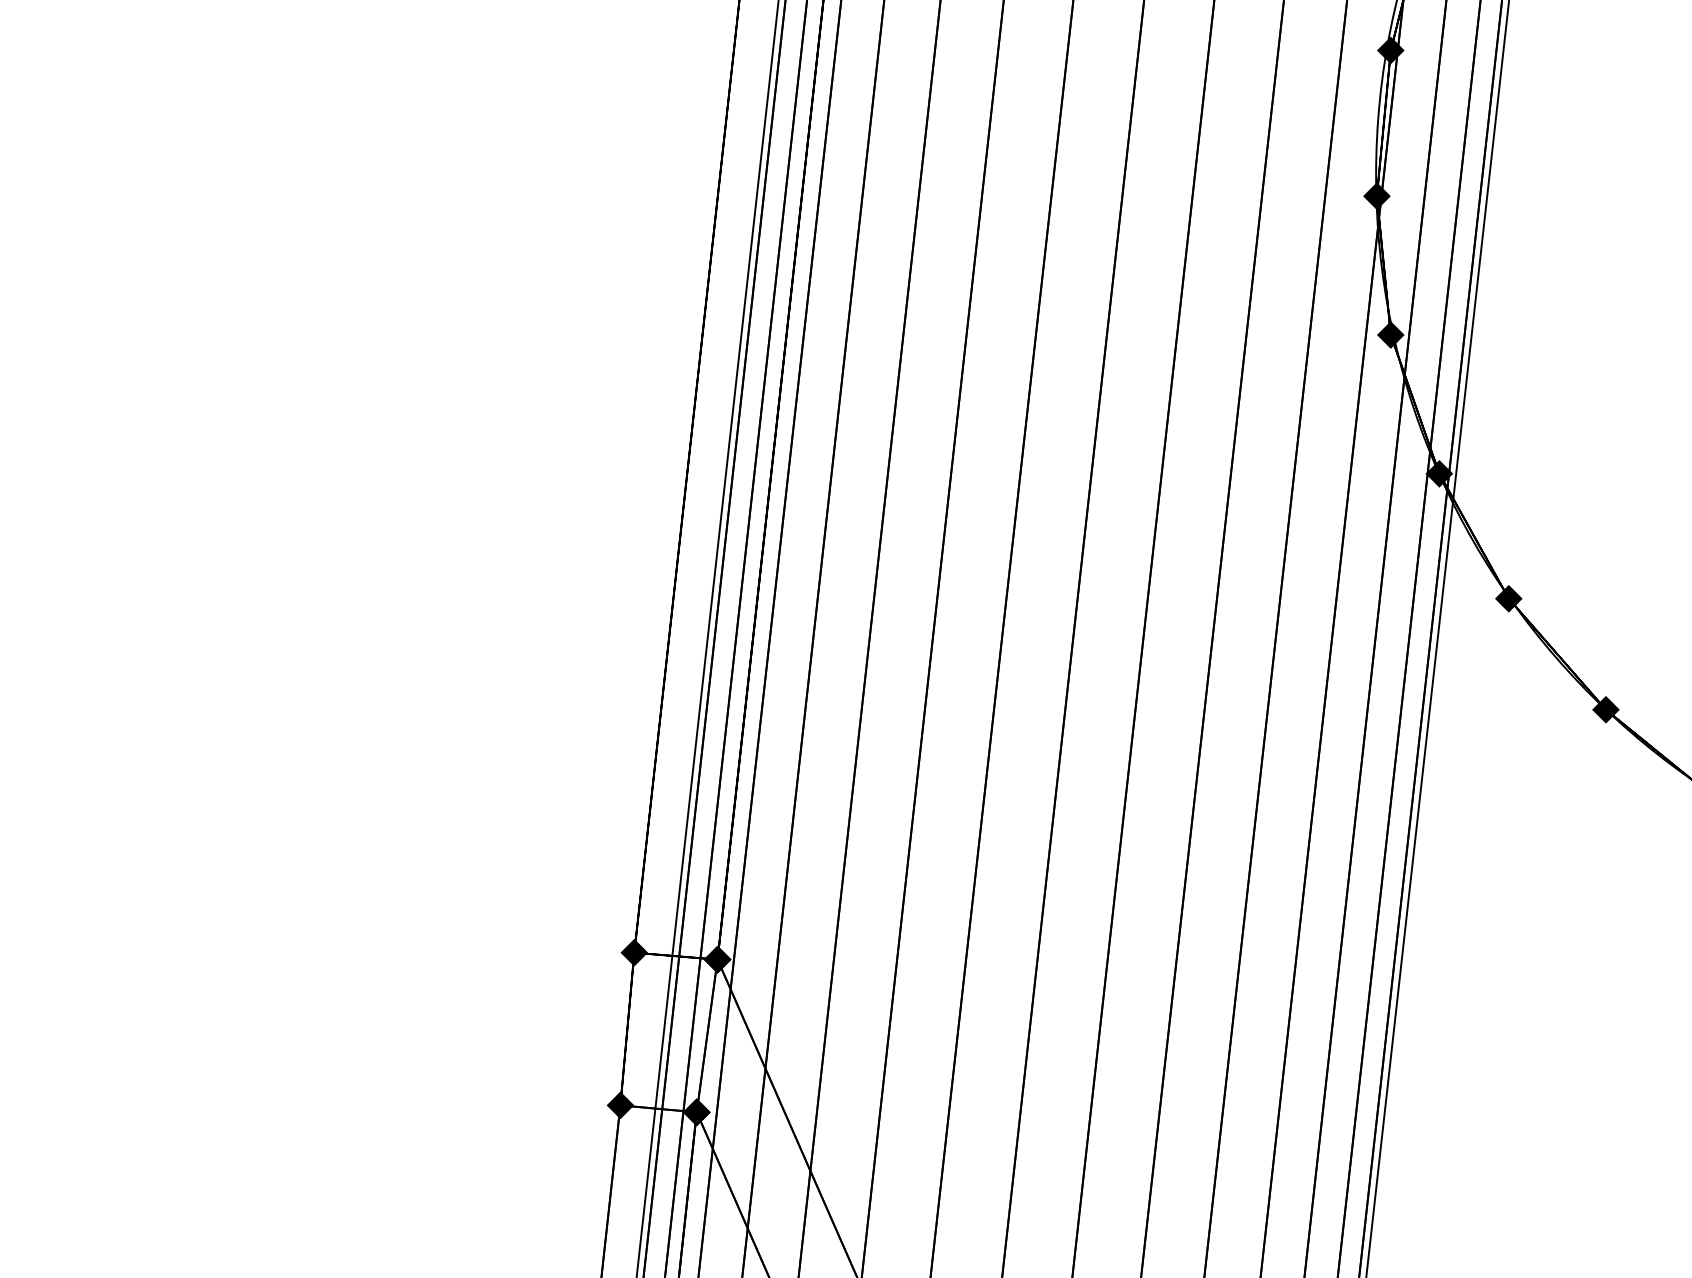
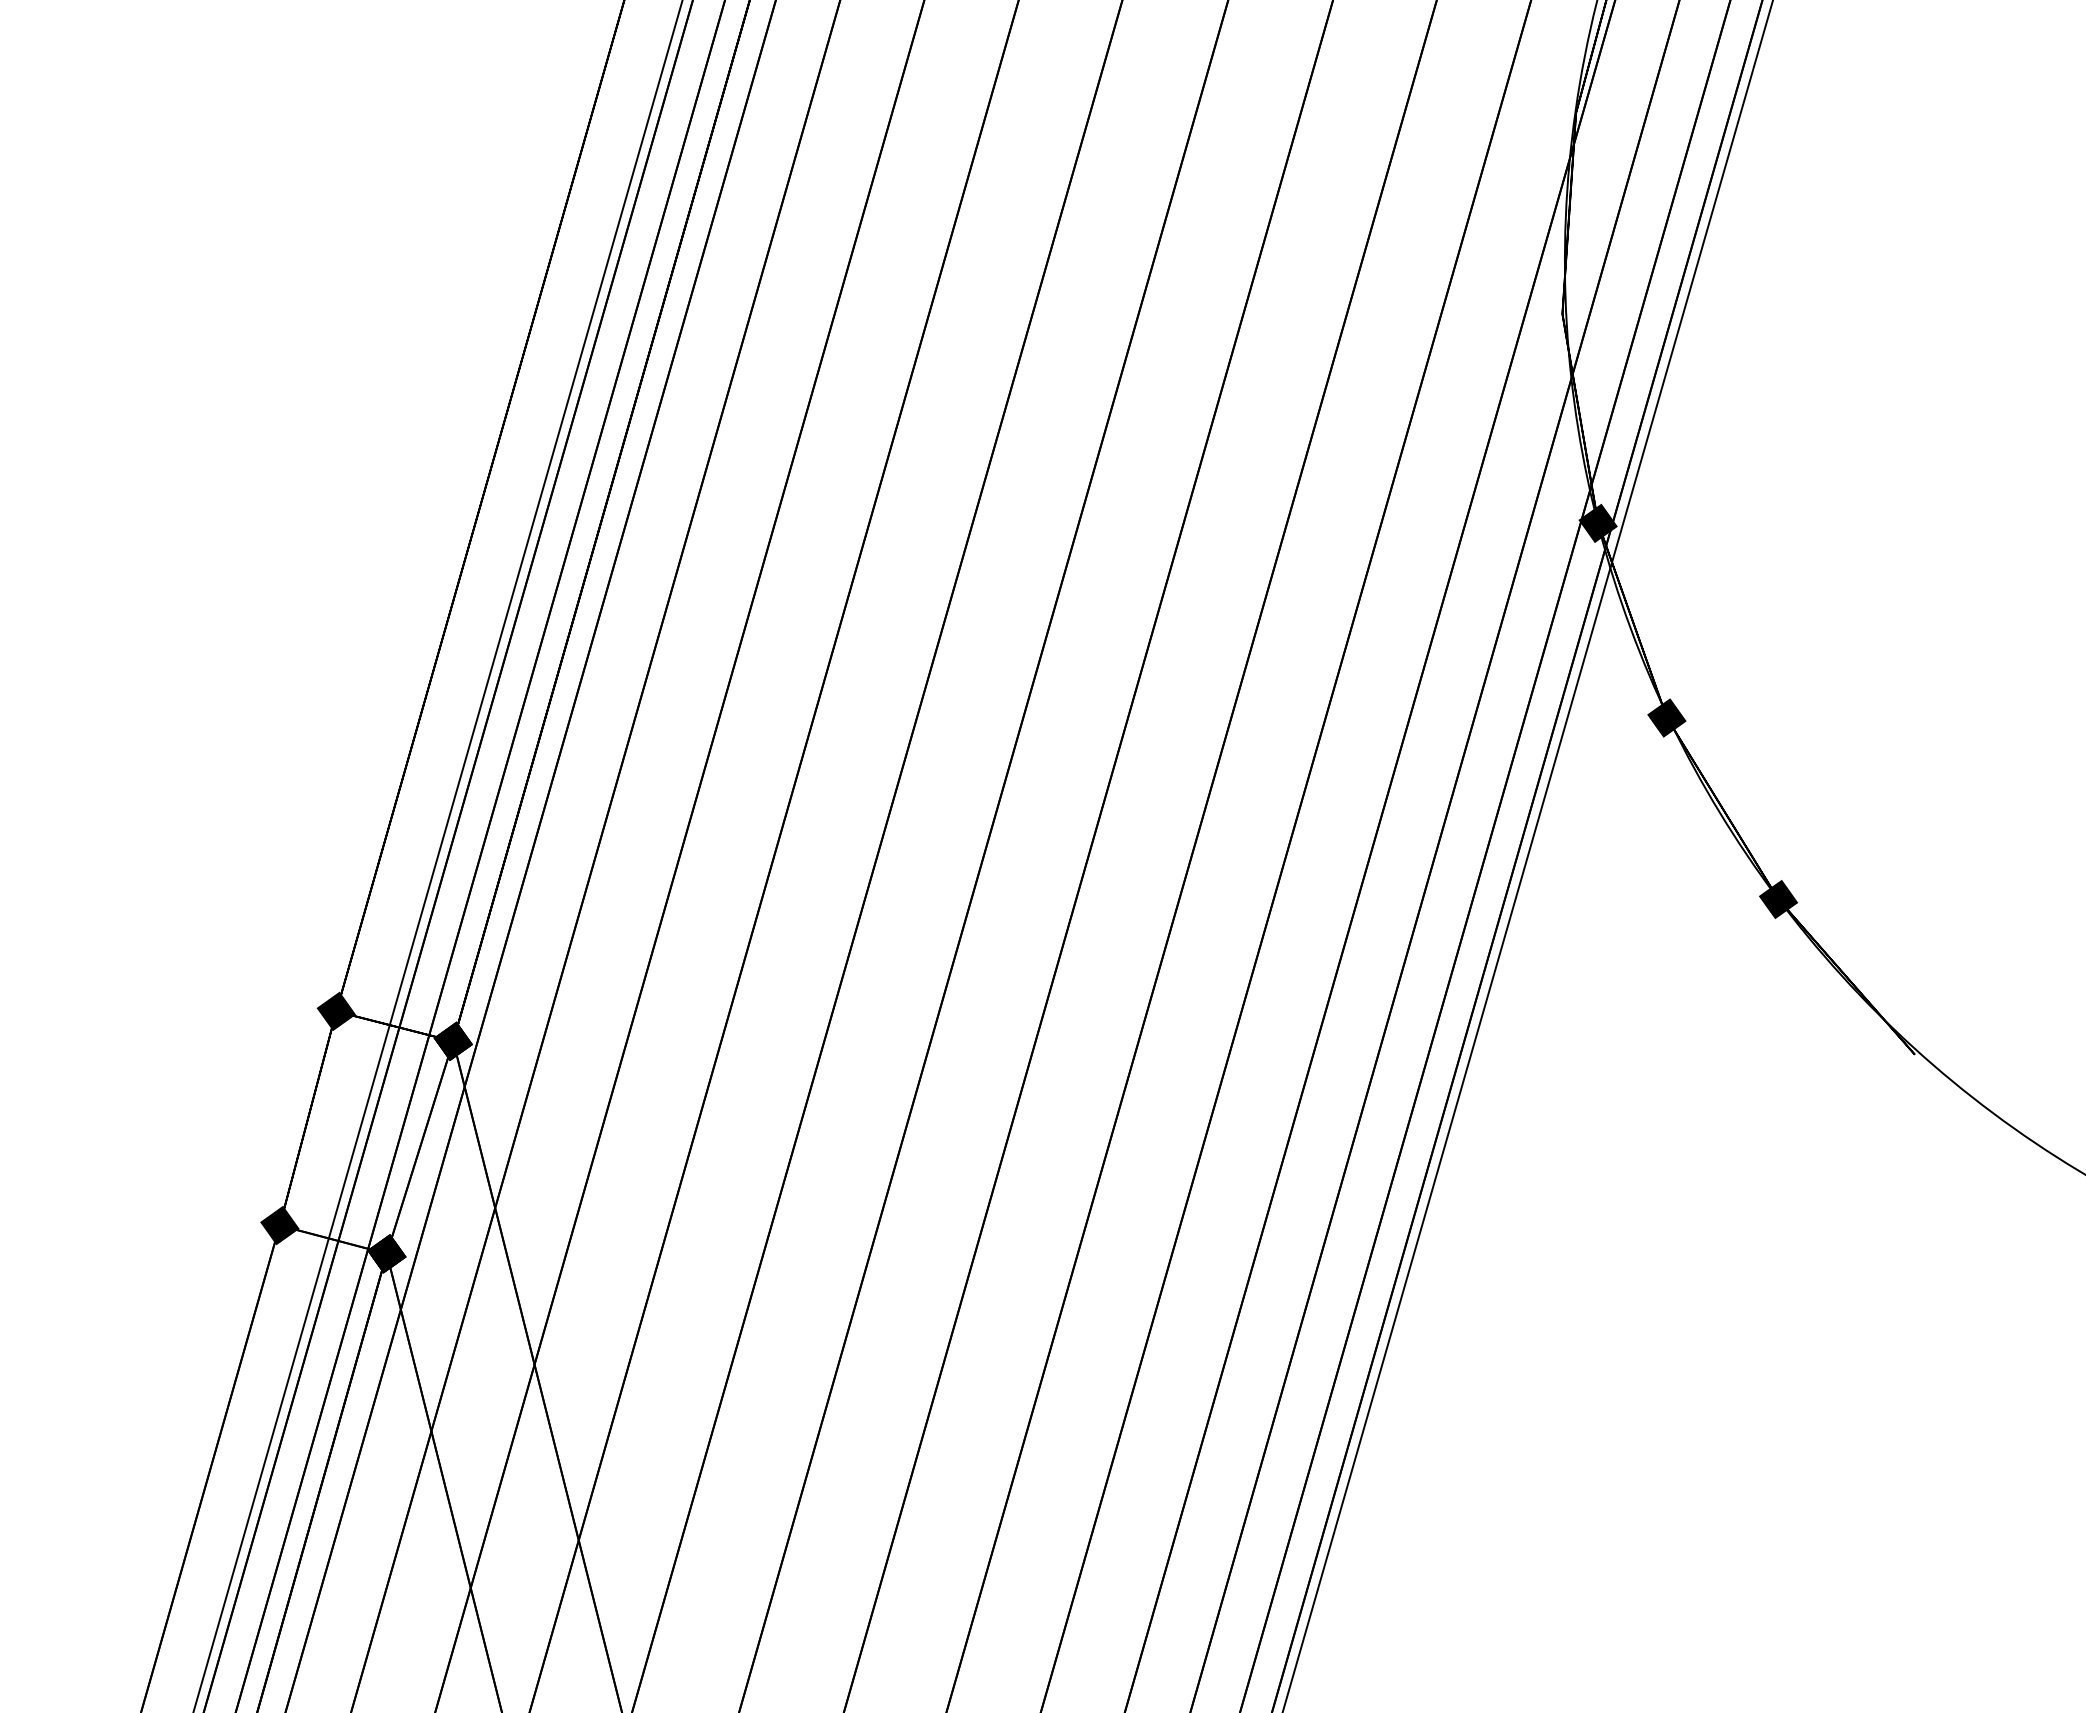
fill: (1376, 196) -> (1575, 113), removed
fill: (1390, 334) -> (1562, 313), removed

